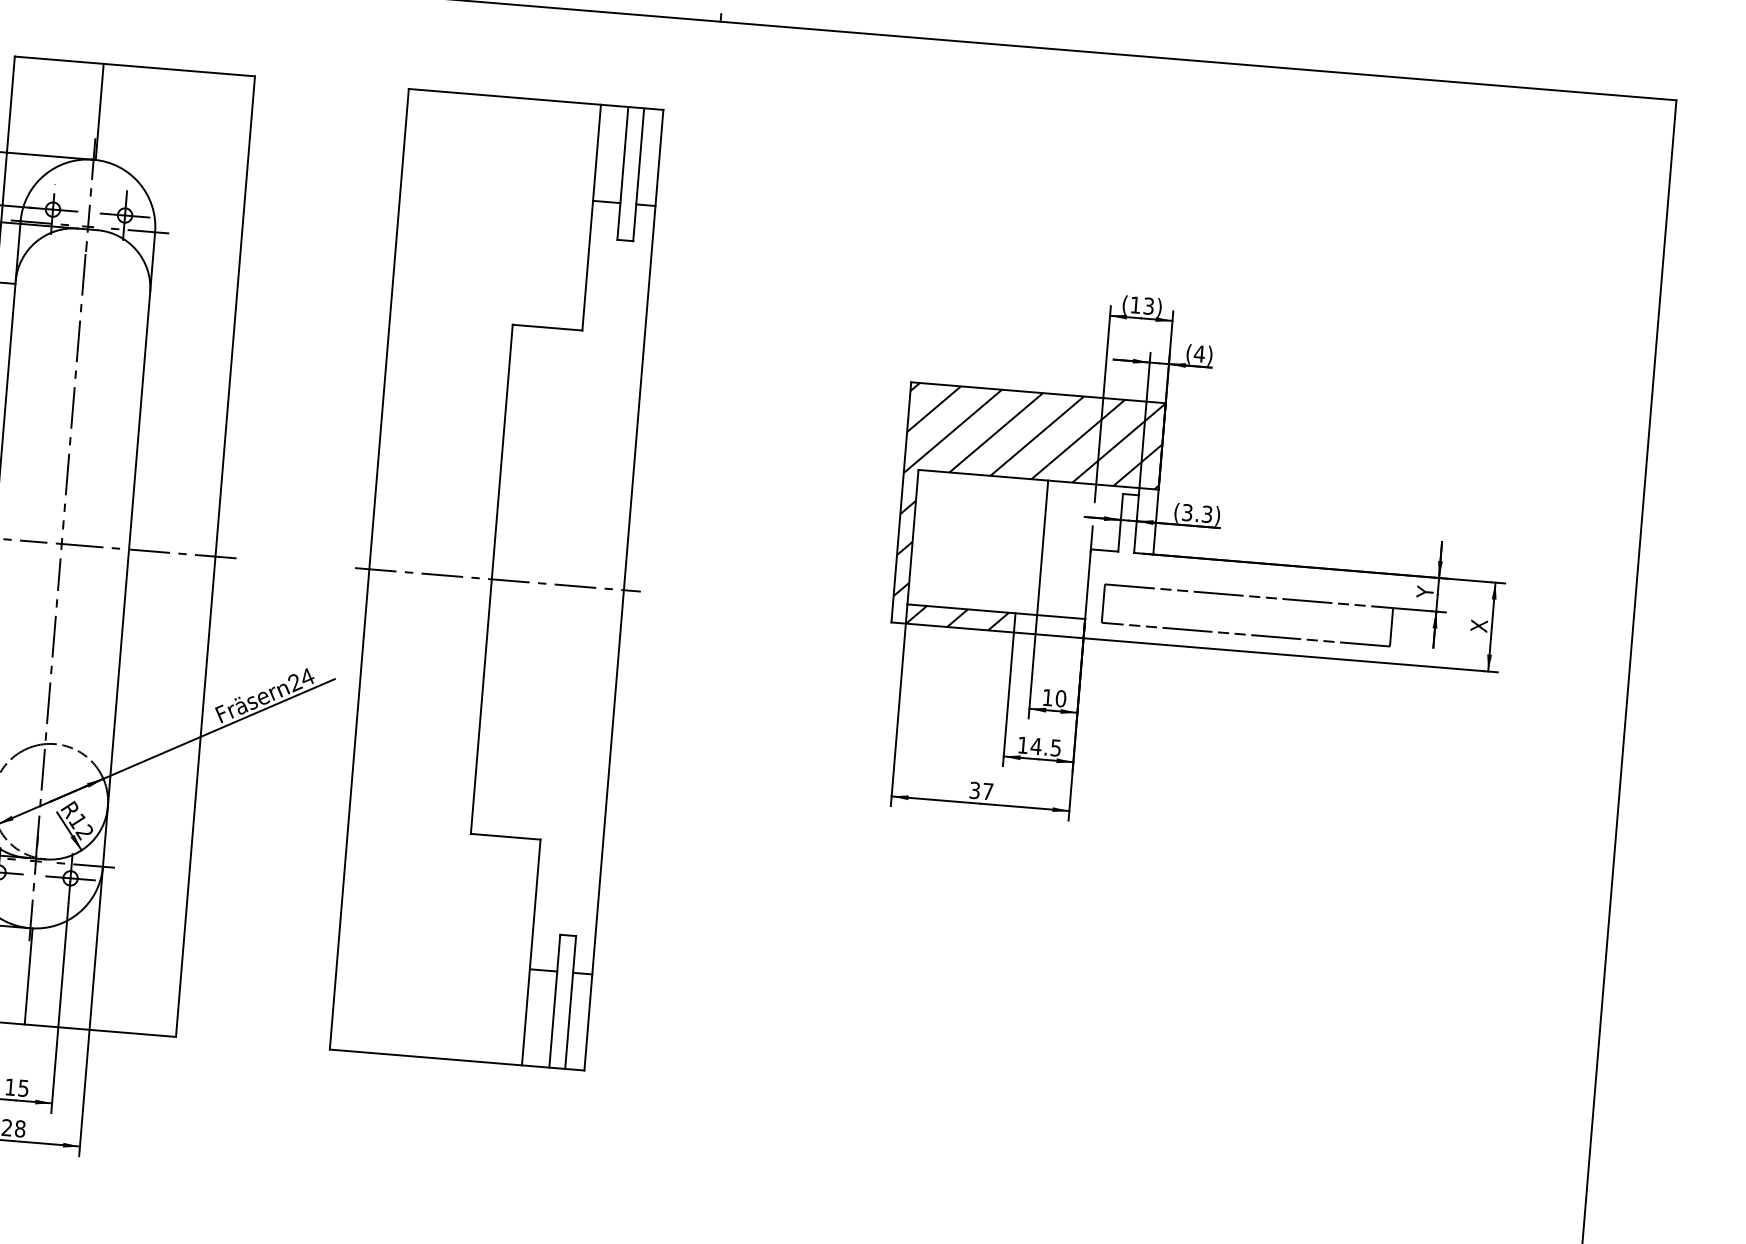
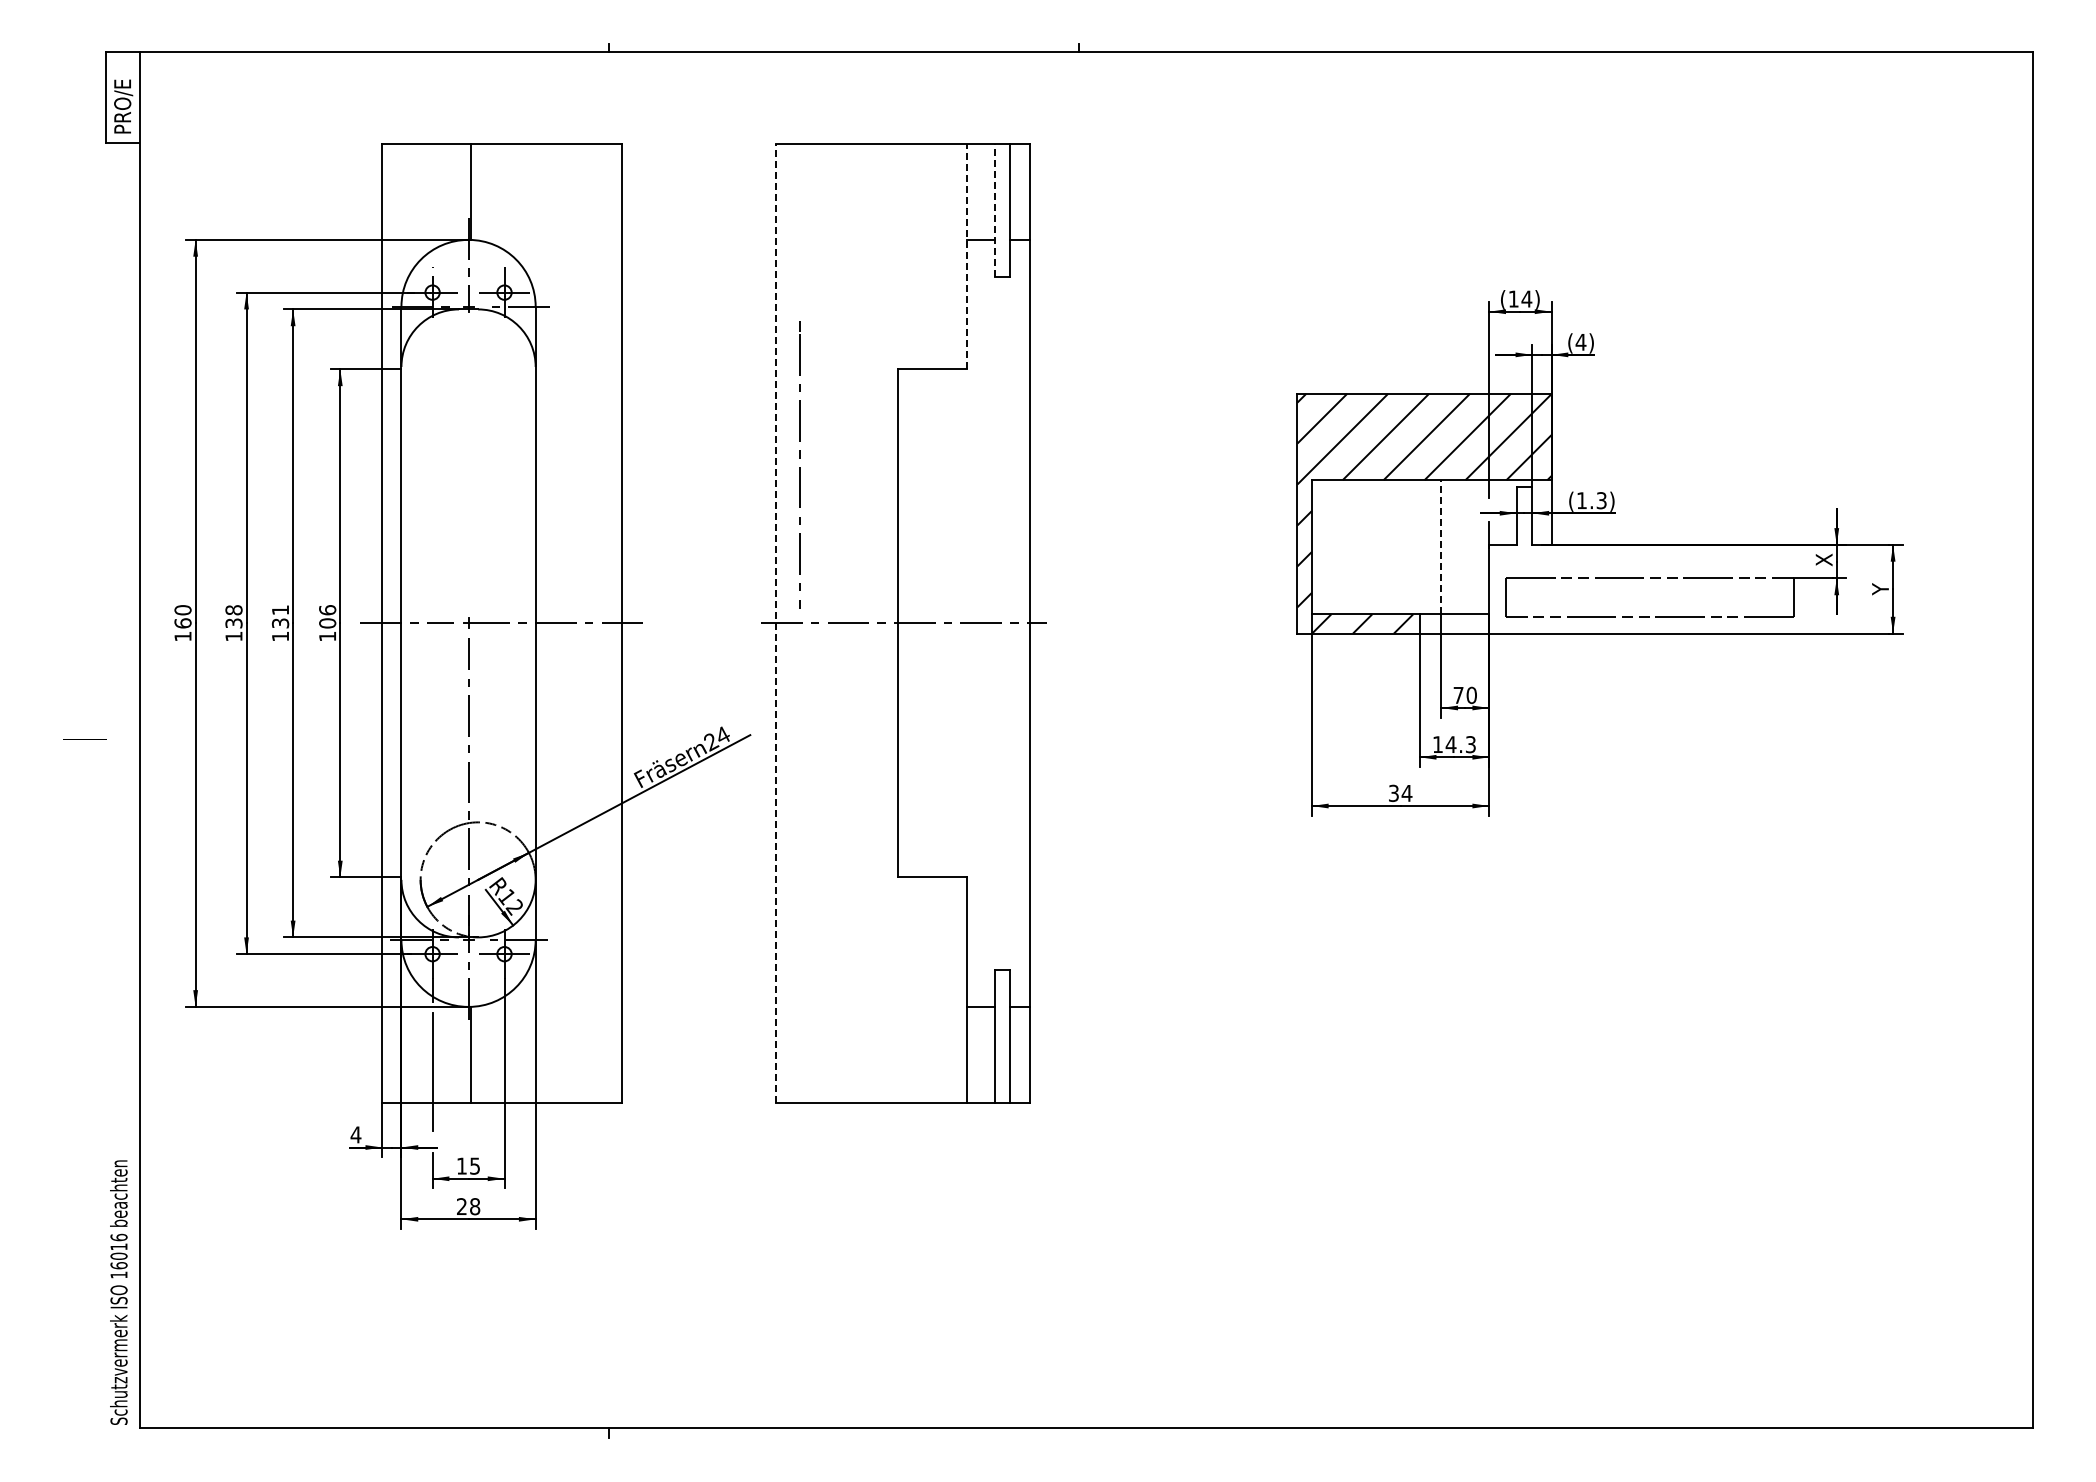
line: (622, 172) -> (994, 209), solid -> dashed
line: (591, 217) -> (967, 256), solid -> dashed
text: (1148, 305) -> (1526, 298), (13) -> (14)
line: (74, 387) -> (799, 467), moved
text: (1186, 512) -> (1581, 500), (3.3) -> (1.3)
line: (1042, 547) -> (1441, 546), solid -> dashed
line: (369, 568) -> (775, 622), solid -> dashed
text: (1425, 591) -> (1824, 559), Y -> X
text: (1479, 626) -> (1880, 589), X -> Y
text: (1047, 697) -> (1458, 695), 10 -> 70
text: (1055, 747) -> (1470, 744), 14.5 -> 14.3
text: (987, 791) -> (1406, 793), 37 -> 34

